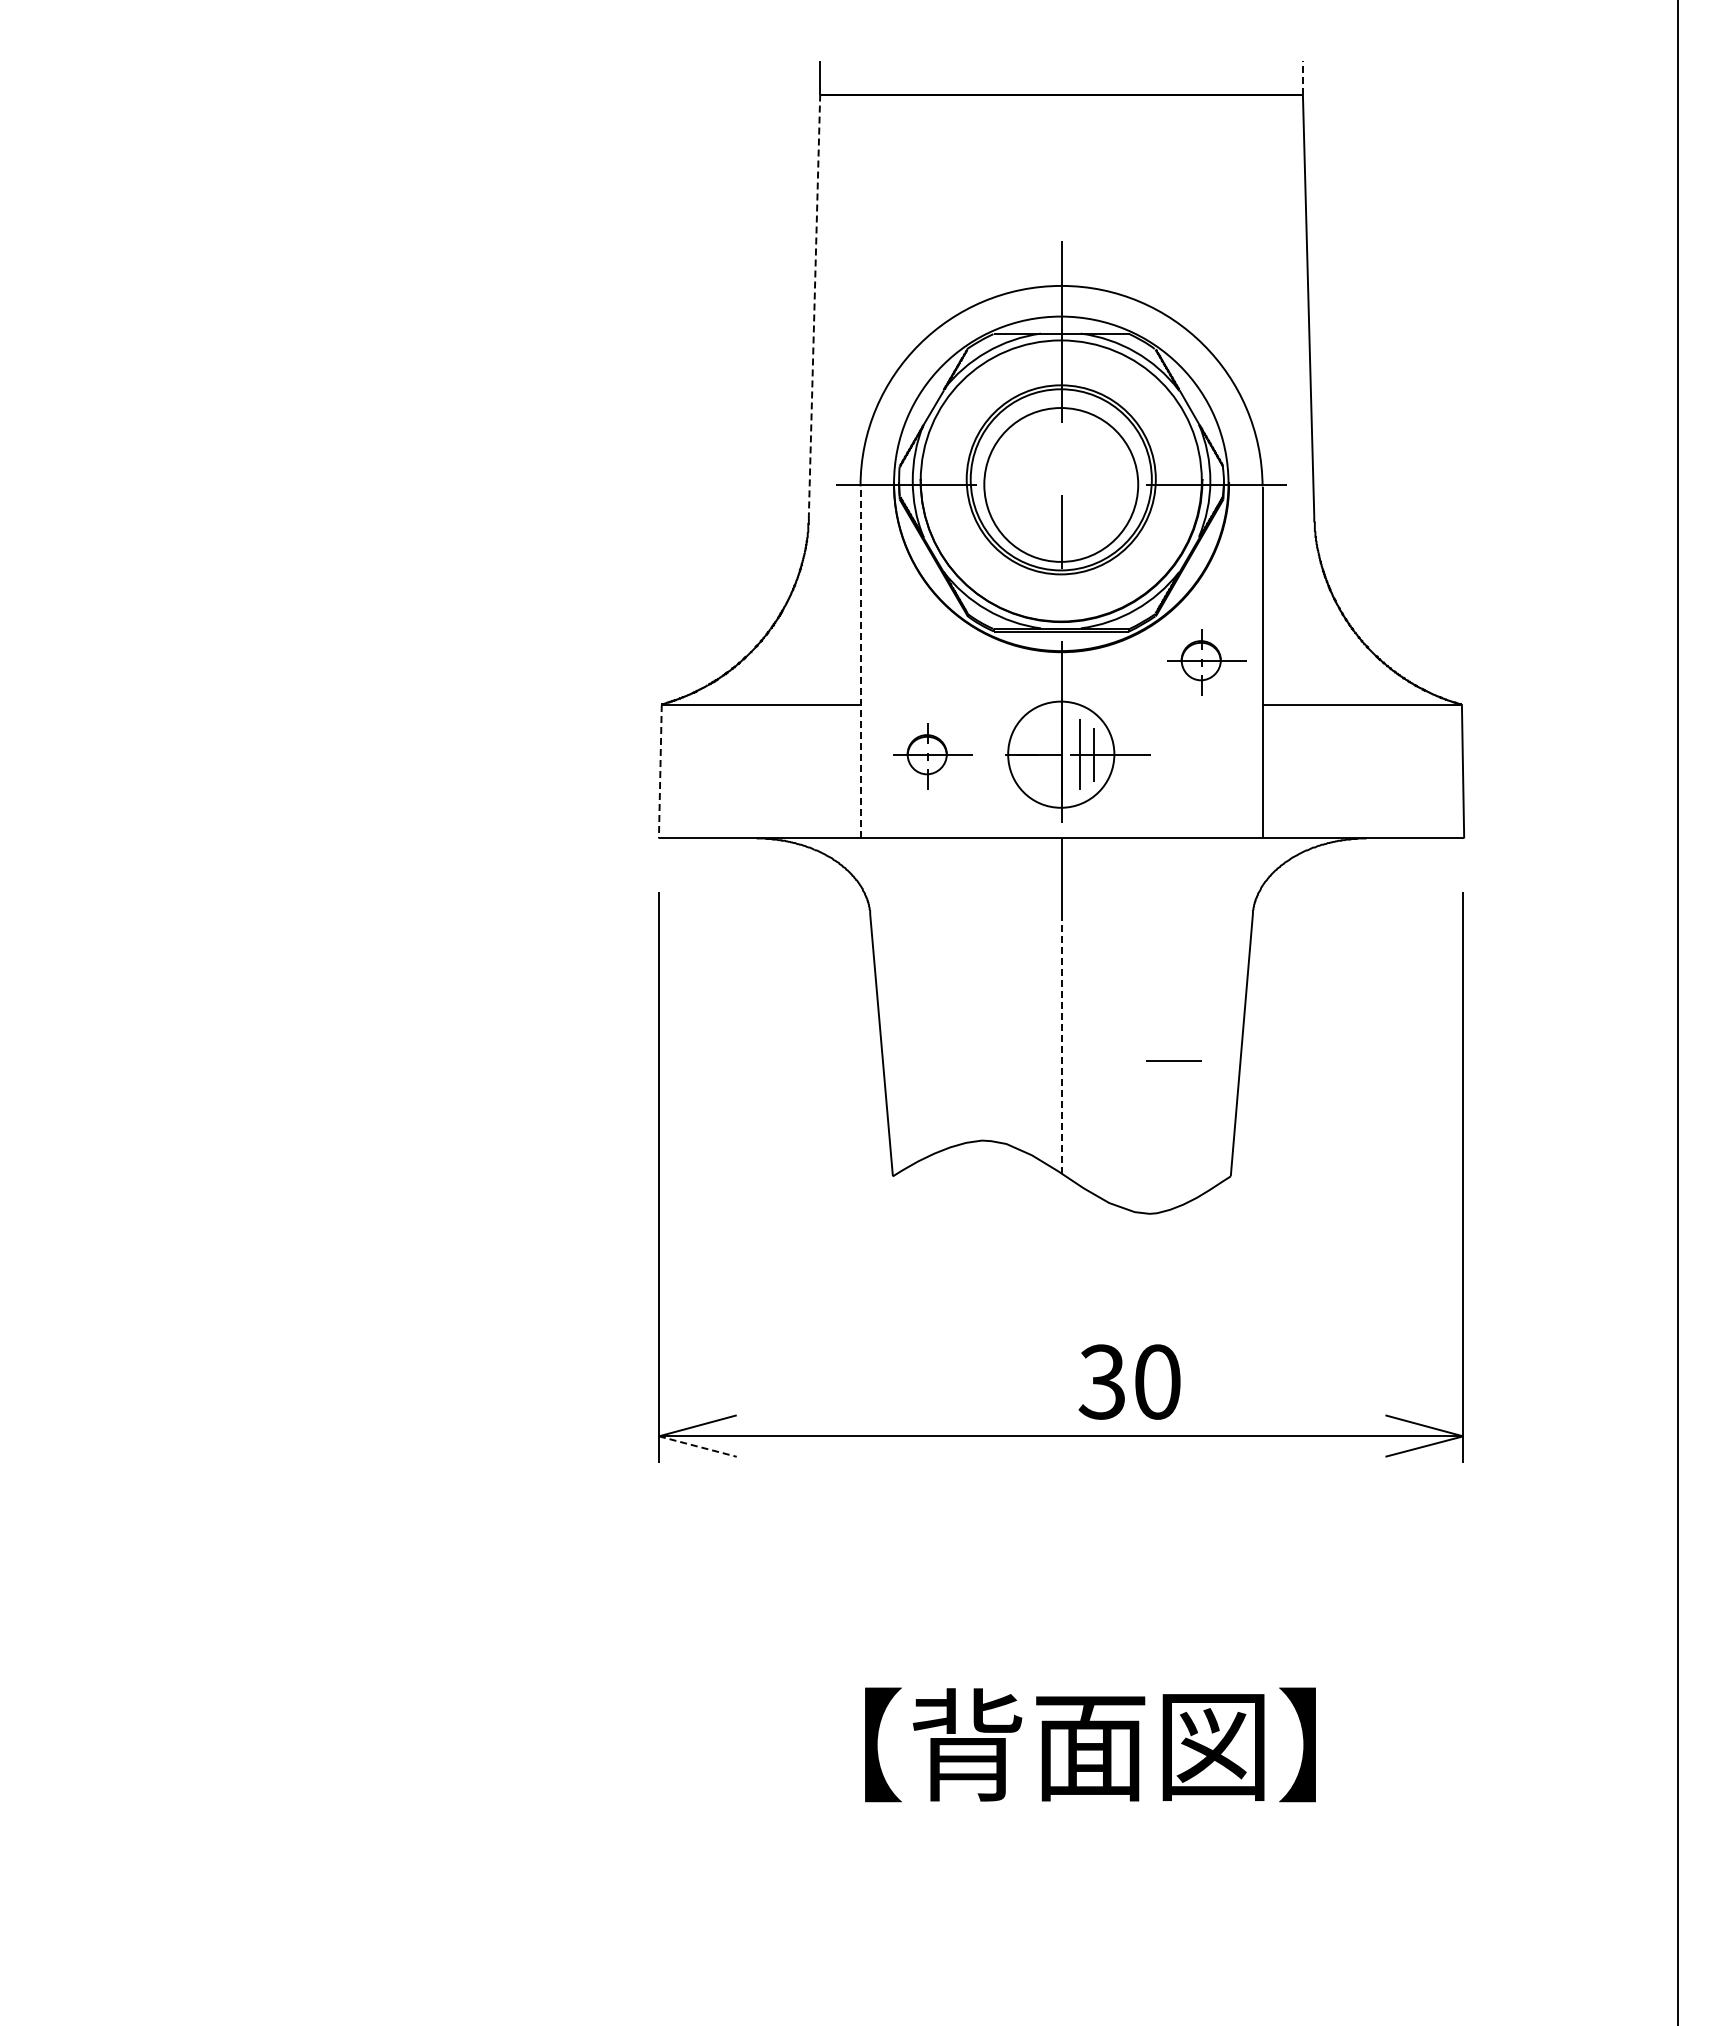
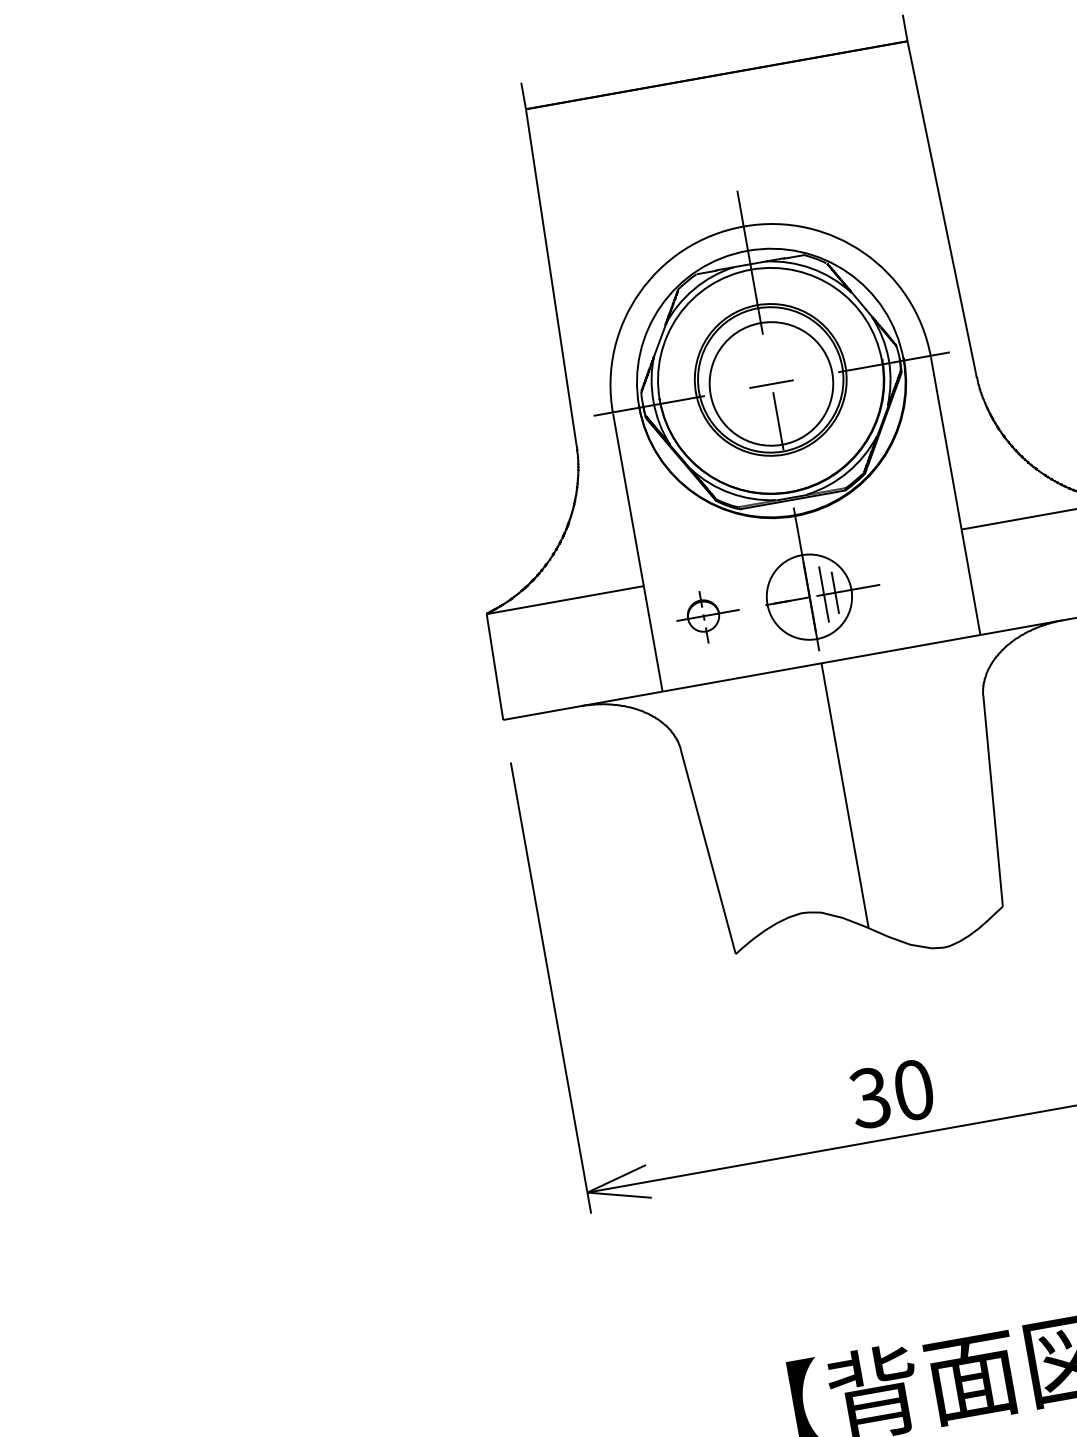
line: (1302, 77) -> (904, 27), dashed -> solid
line: (814, 305) -> (551, 276), dashed -> solid
part: (1206, 662) -> (911, 503), removed
line: (860, 663) -> (637, 553), dashed -> solid
line: (660, 771) -> (495, 666), dashed -> solid
line: (1061, 1043) -> (850, 825), dashed -> solid
line: (1173, 1060) -> (770, 383), moved
text: (1129, 1381) -> (891, 1093), moved
line: (698, 1446) -> (620, 1195), dashed -> solid

